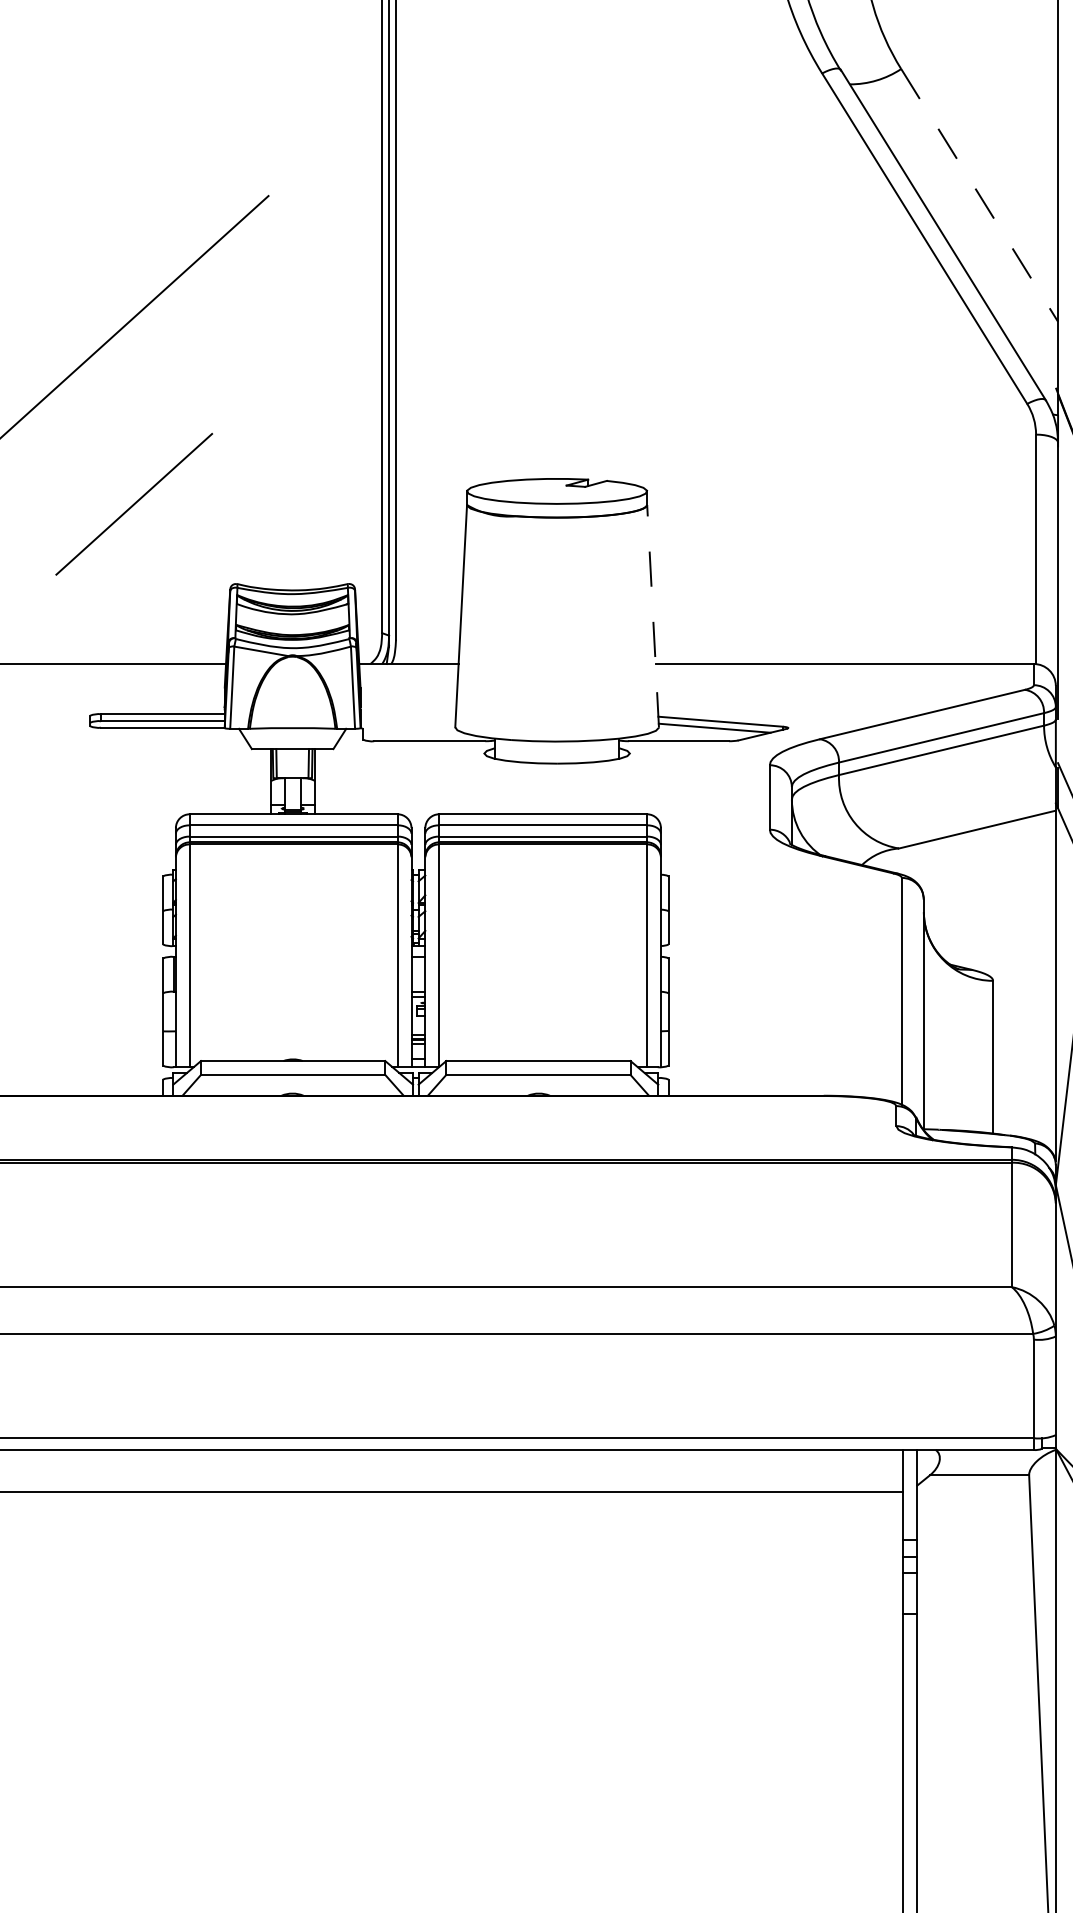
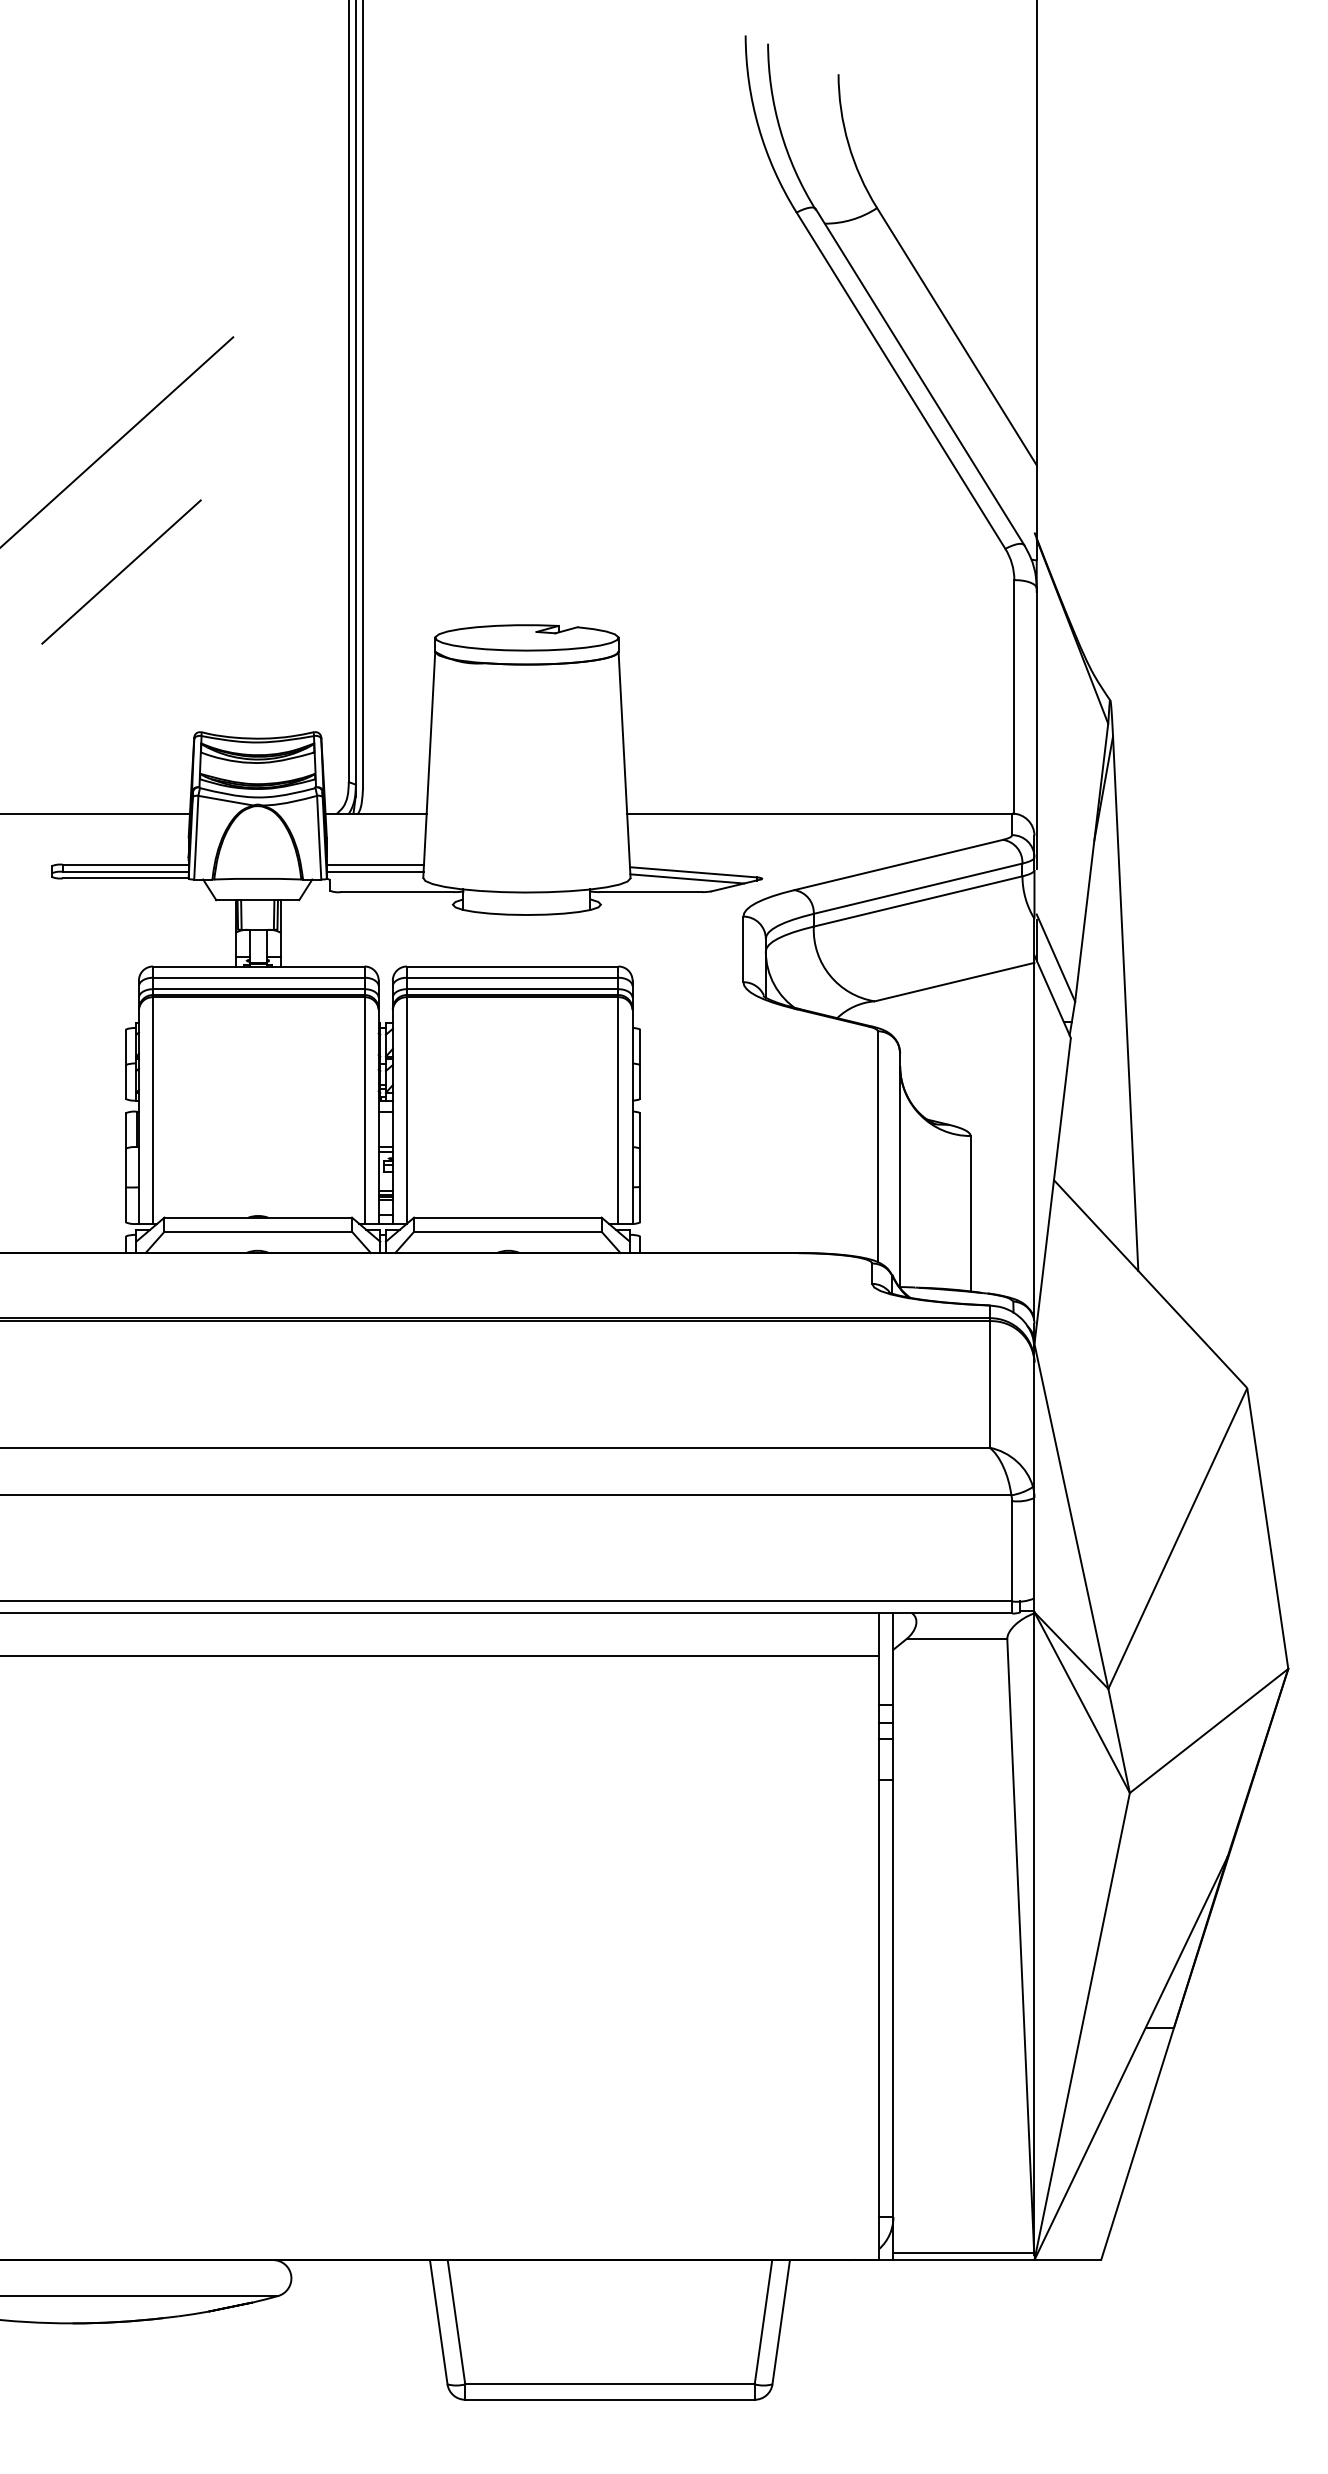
line: (980, 196) -> (957, 337), dashed -> solid
line: (134, 503) -> (121, 571), moved
line: (653, 615) -> (624, 764), dashed -> solid
line: (407, 714) -> (374, 864), added
line: (407, 720) -> (374, 871), added

